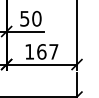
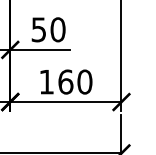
text: (53, 51) -> (84, 81), 167 -> 160

